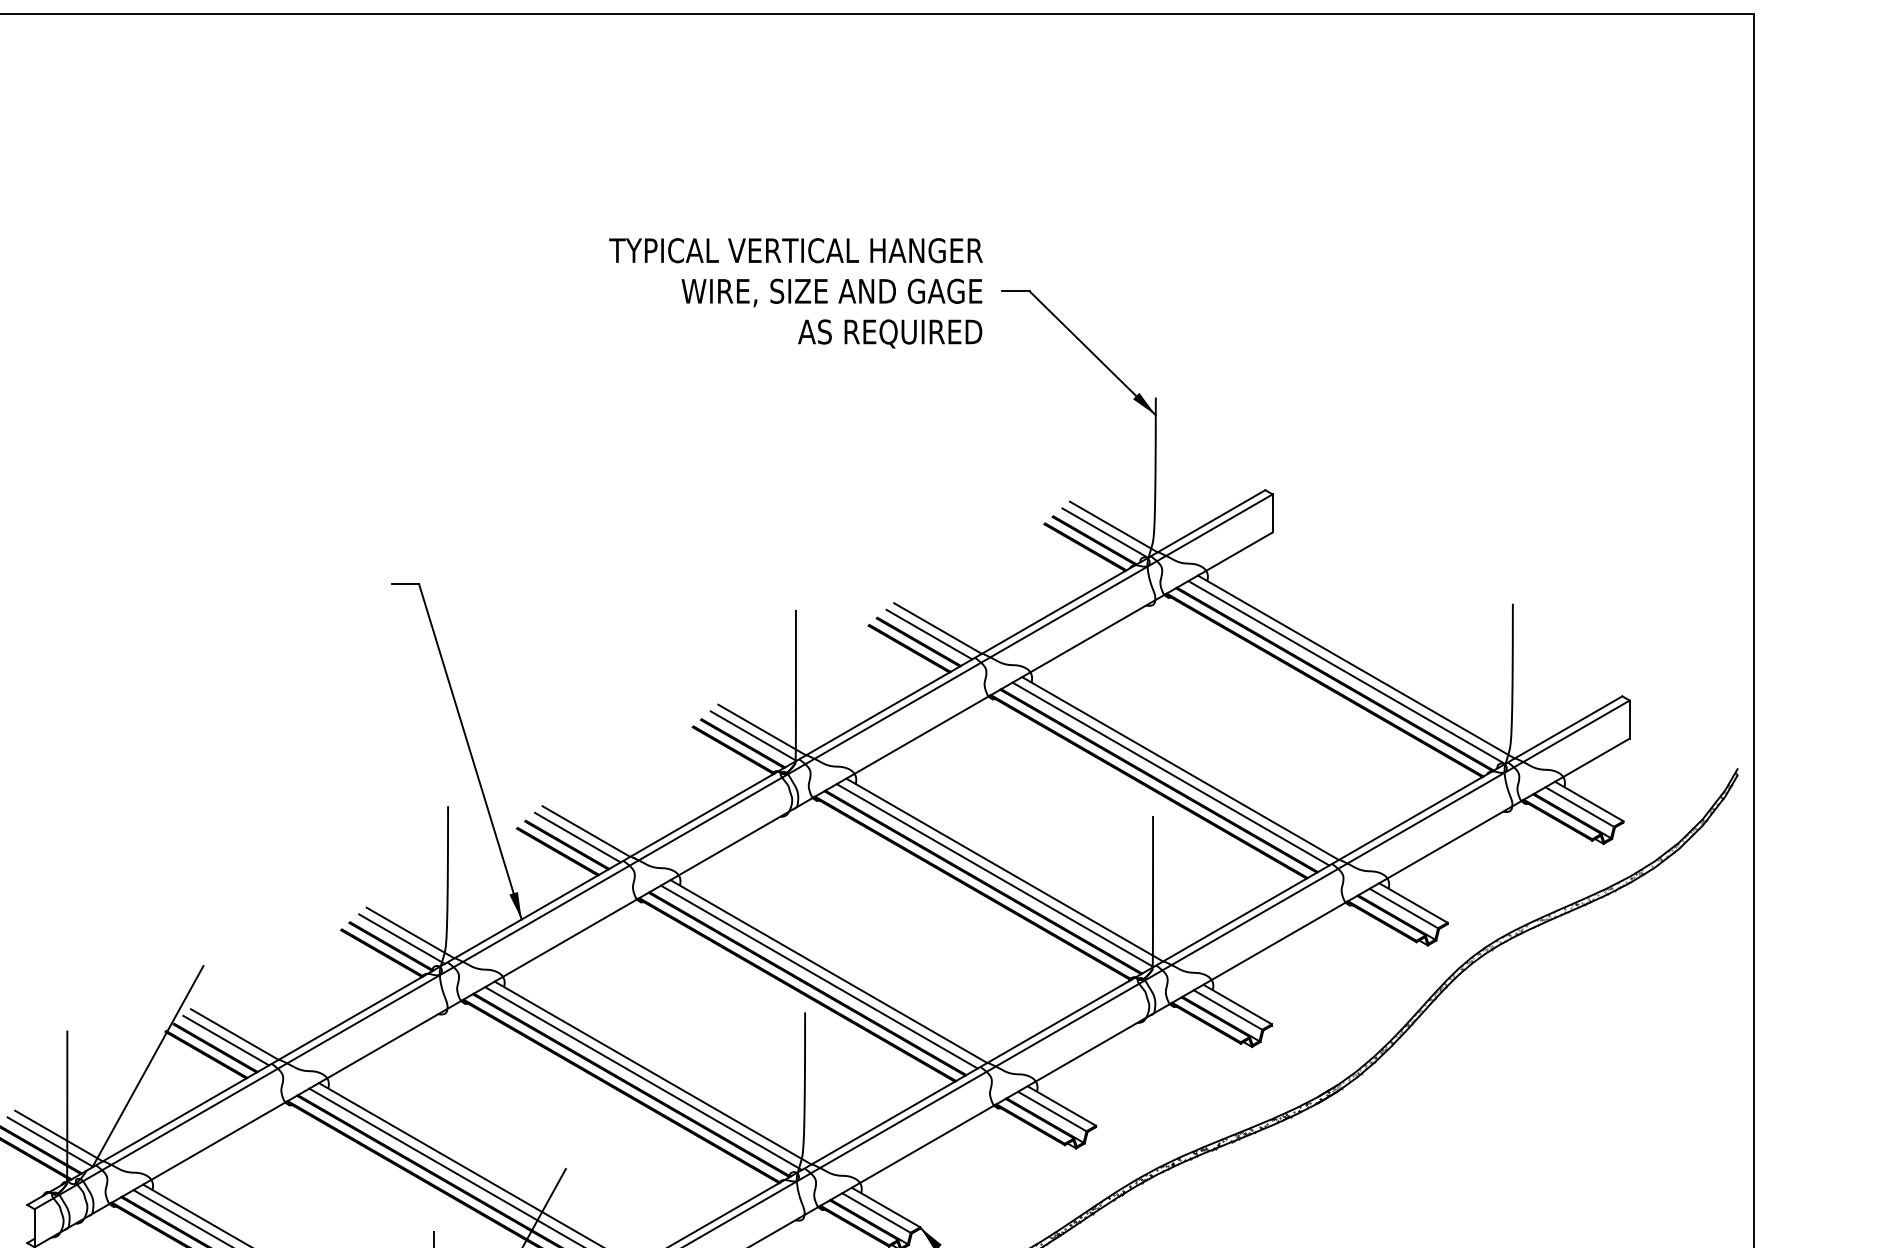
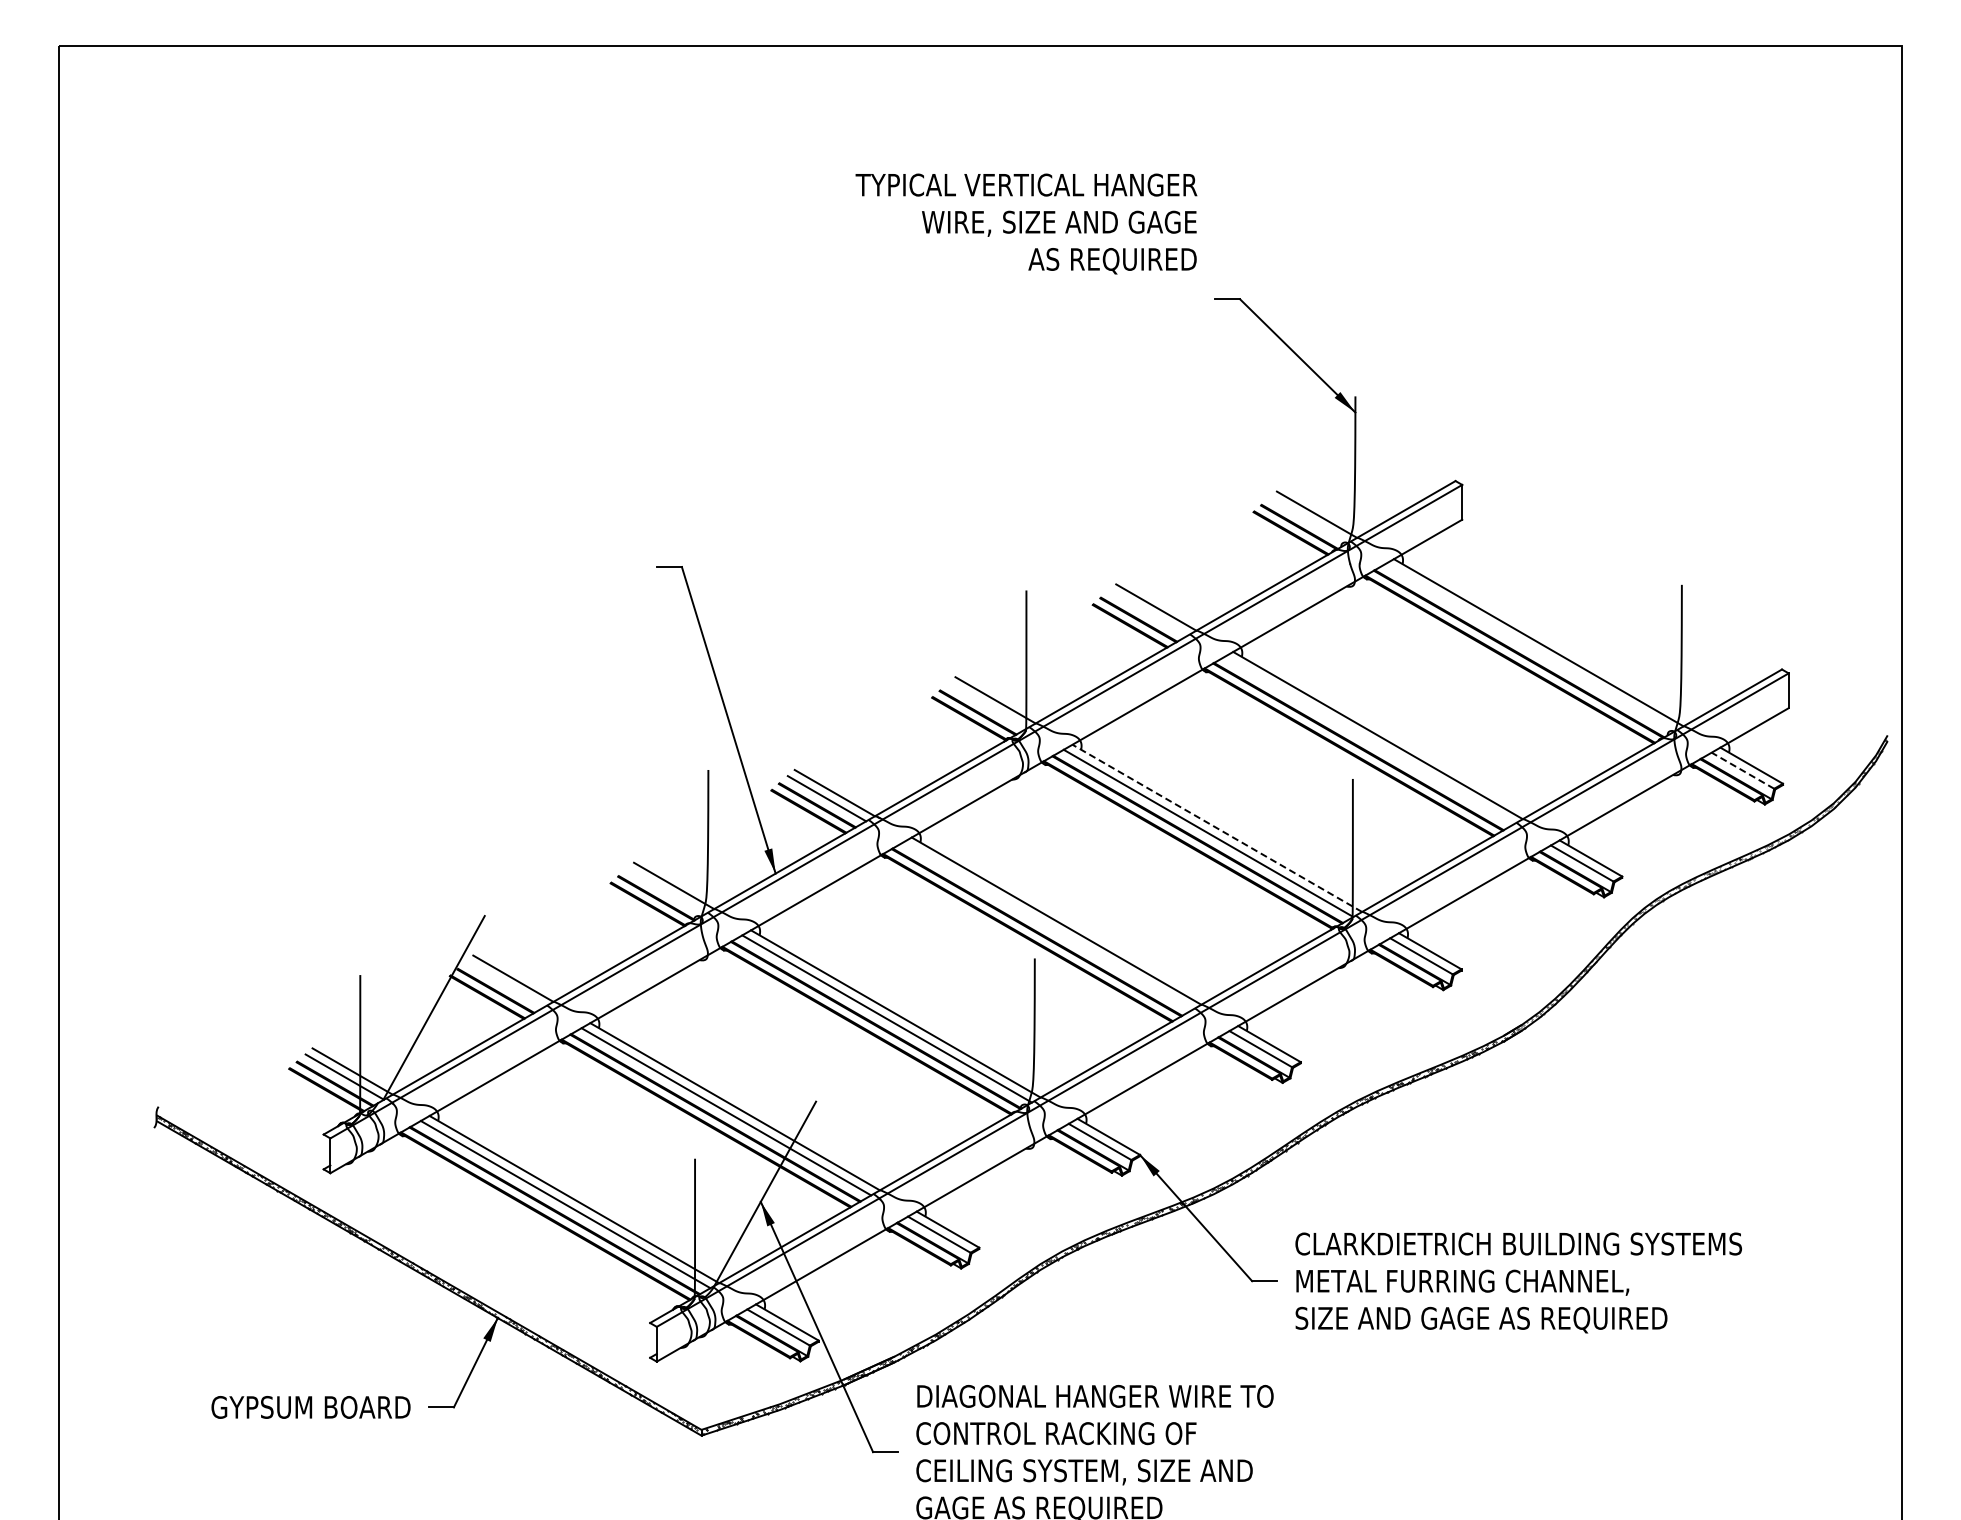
text: (796, 292) -> (1026, 223), moved
line: (1105, 532) -> (1309, 519), removed
line: (929, 633) -> (1148, 612), removed
line: (1346, 672) -> (1529, 647), removed
line: (753, 735) -> (987, 705), removed
line: (1171, 773) -> (1369, 740), removed
line: (1579, 806) -> (1742, 770), solid -> dashed
line: (1003, 870) -> (1216, 828), solid -> dashed
line: (402, 939) -> (666, 891), removed
line: (819, 976) -> (1047, 925), removed
line: (226, 1039) -> (505, 983), removed

